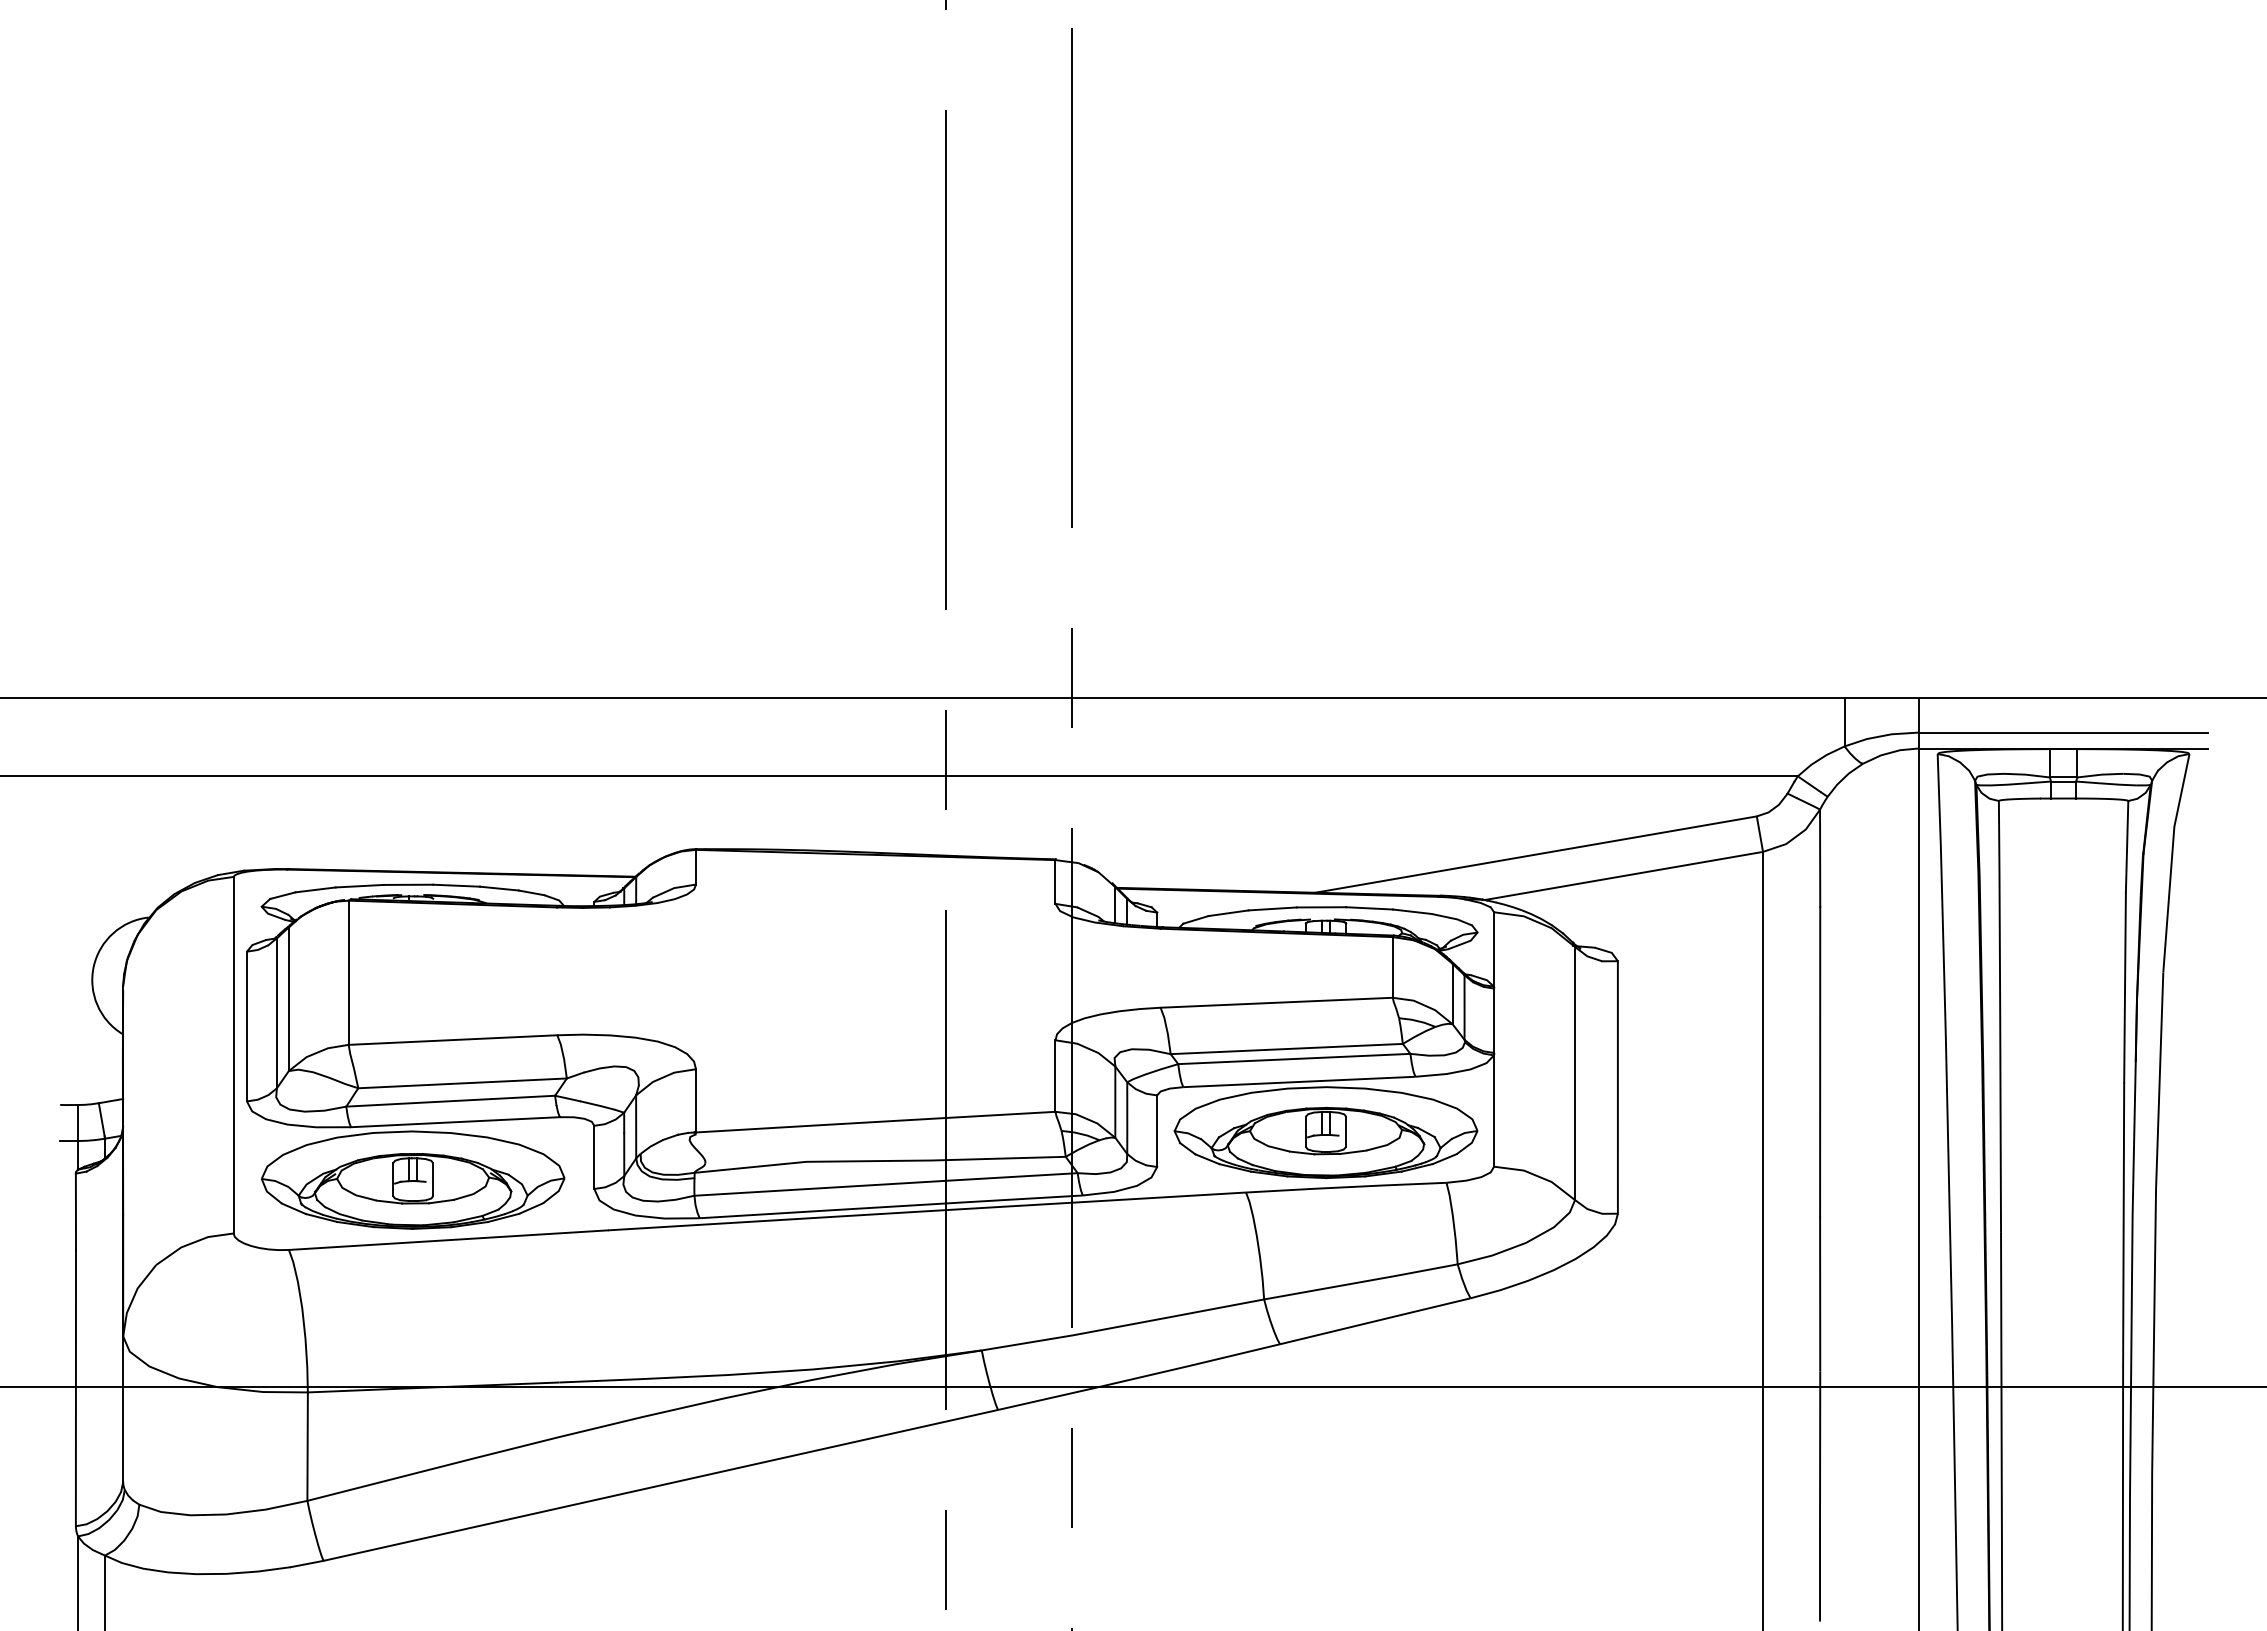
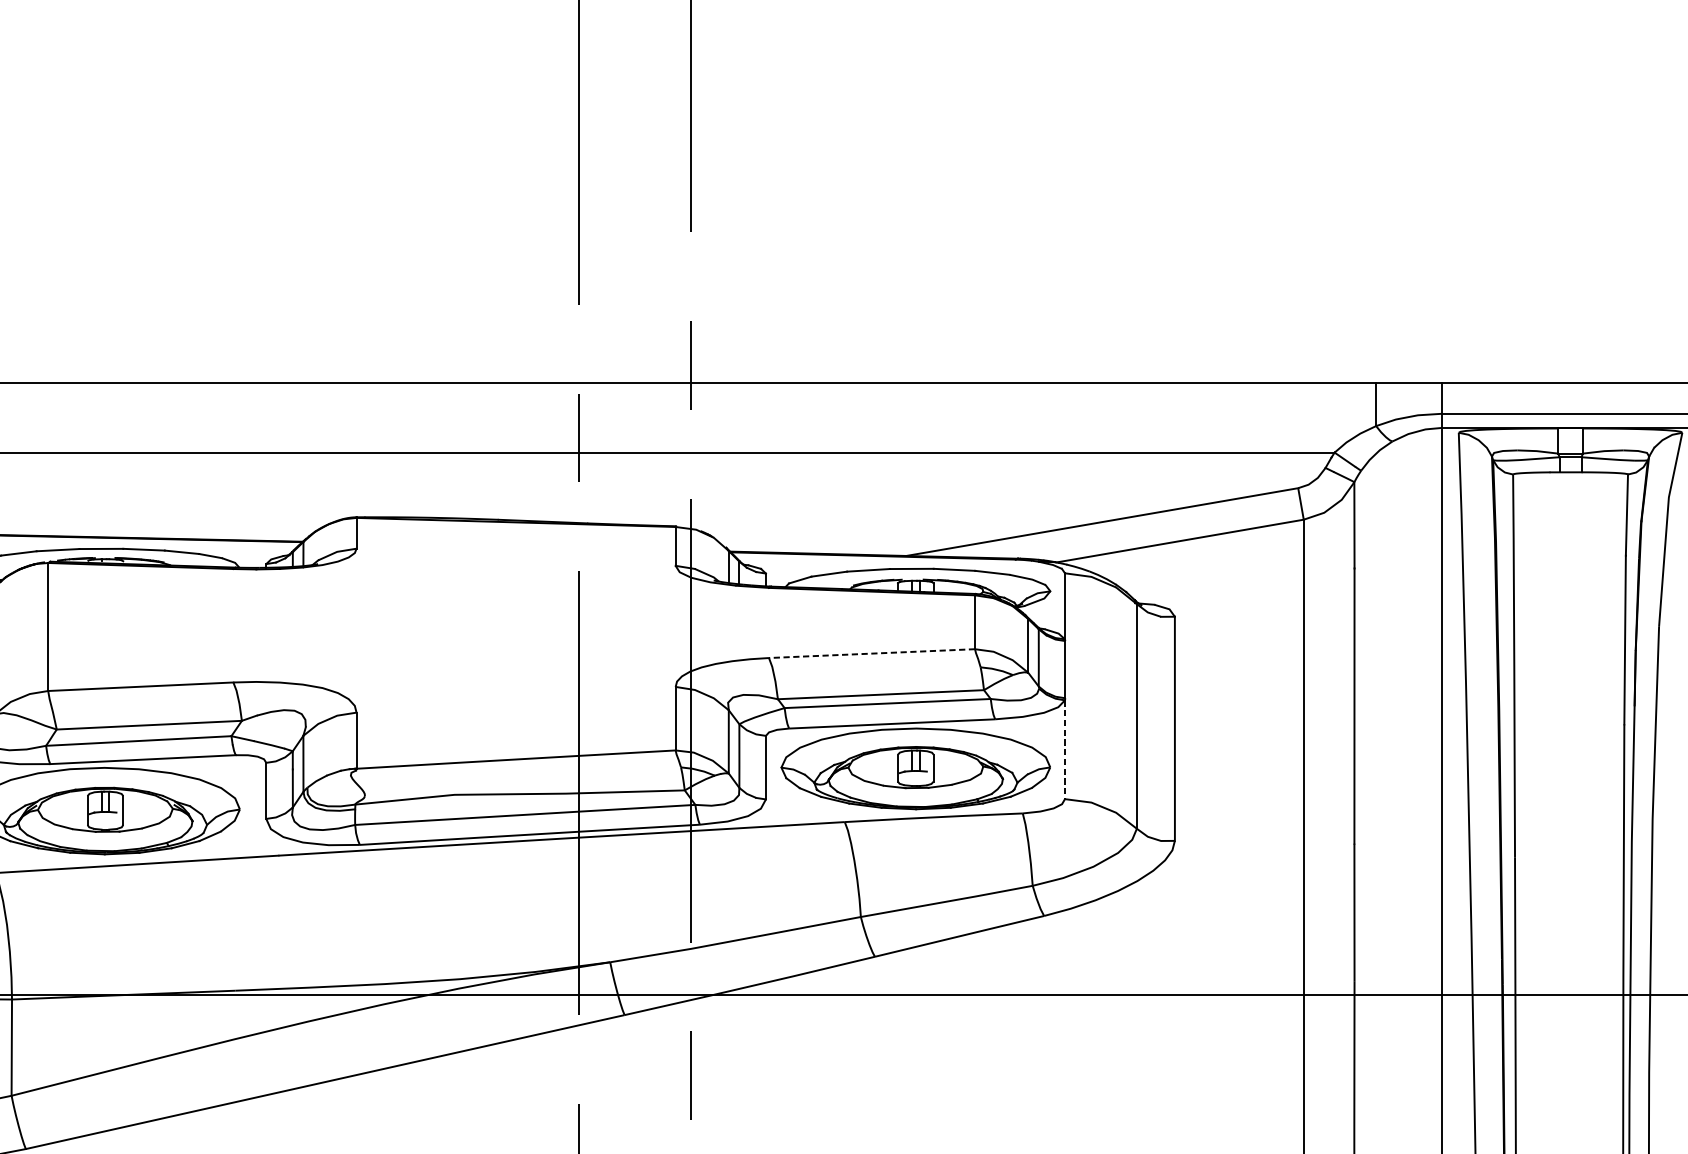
line: (1276, 1002) -> (871, 653), solid -> dashed
line: (1494, 1111) -> (1065, 750), solid -> dashed

